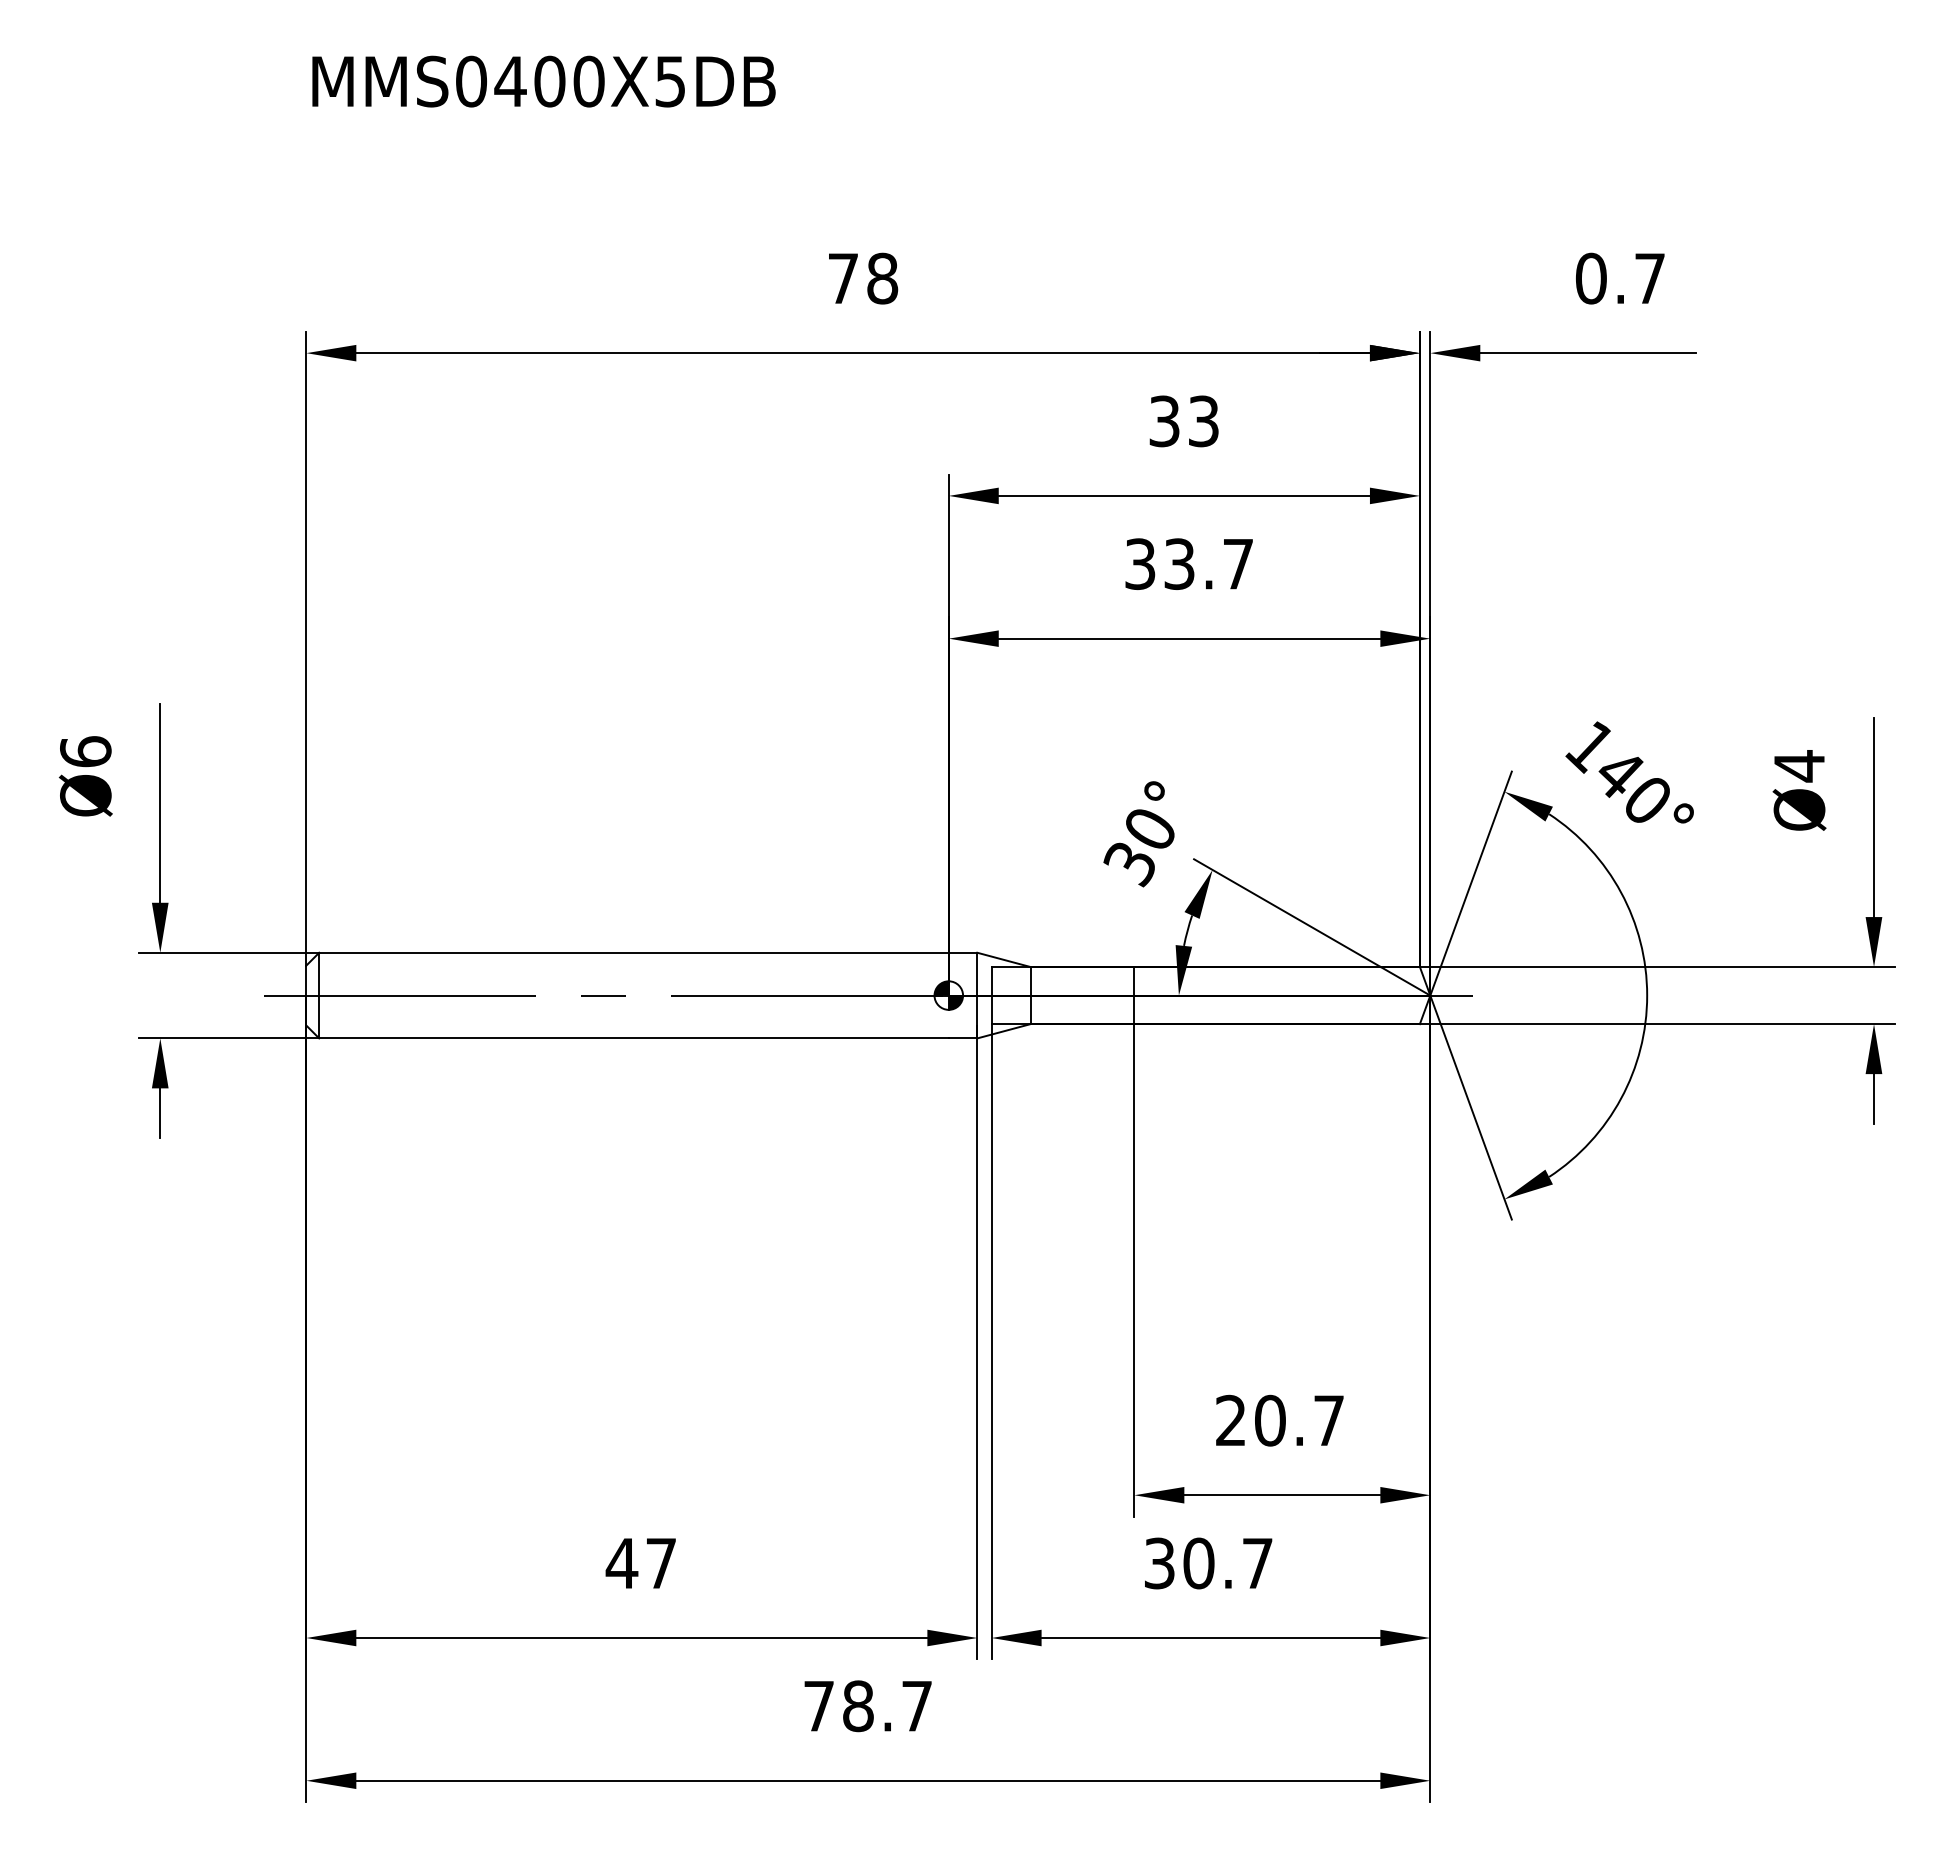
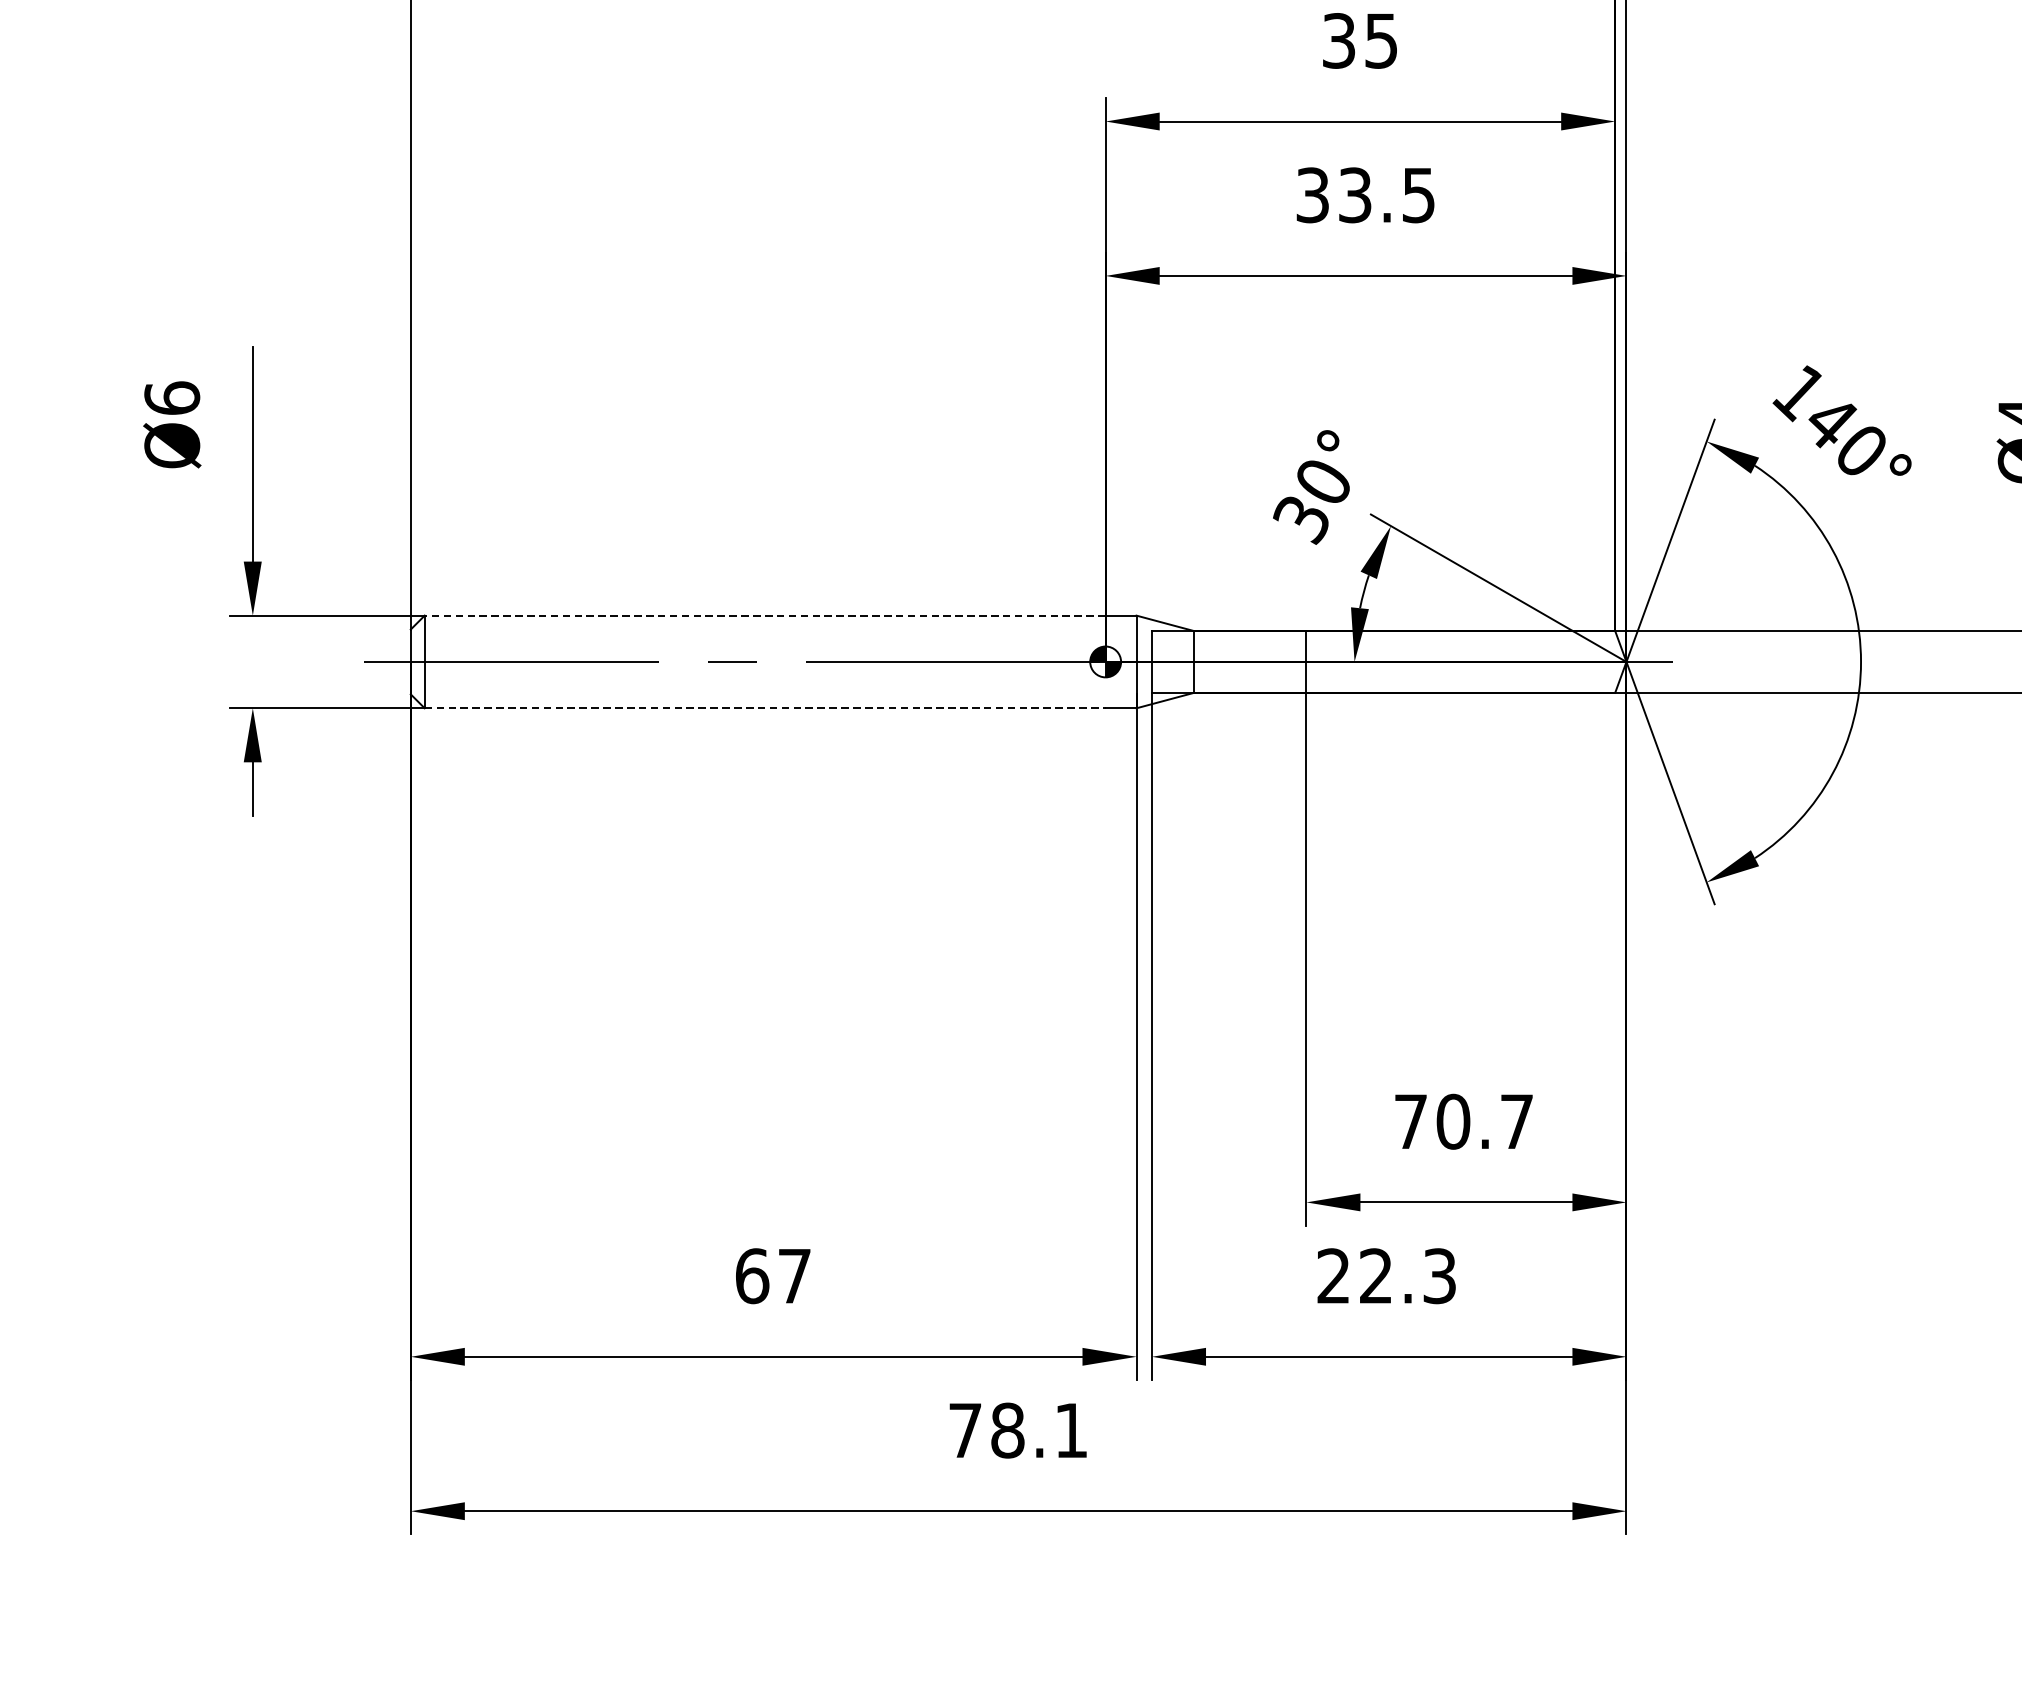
text: (1203, 420) -> (1381, 39), 33 -> 35
text: (1237, 564) -> (1417, 195), 33.7 -> 33.5
line: (634, 952) -> (765, 615), solid -> dashed
line: (634, 1038) -> (765, 708), solid -> dashed
text: (1230, 1419) -> (1410, 1120), 20.7 -> 70.7
text: (621, 1563) -> (751, 1276), 47 -> 67
text: (1208, 1563) -> (1386, 1276), 30.7 -> 22.3
text: (916, 1706) -> (1070, 1430), 78.7 -> 78.1

